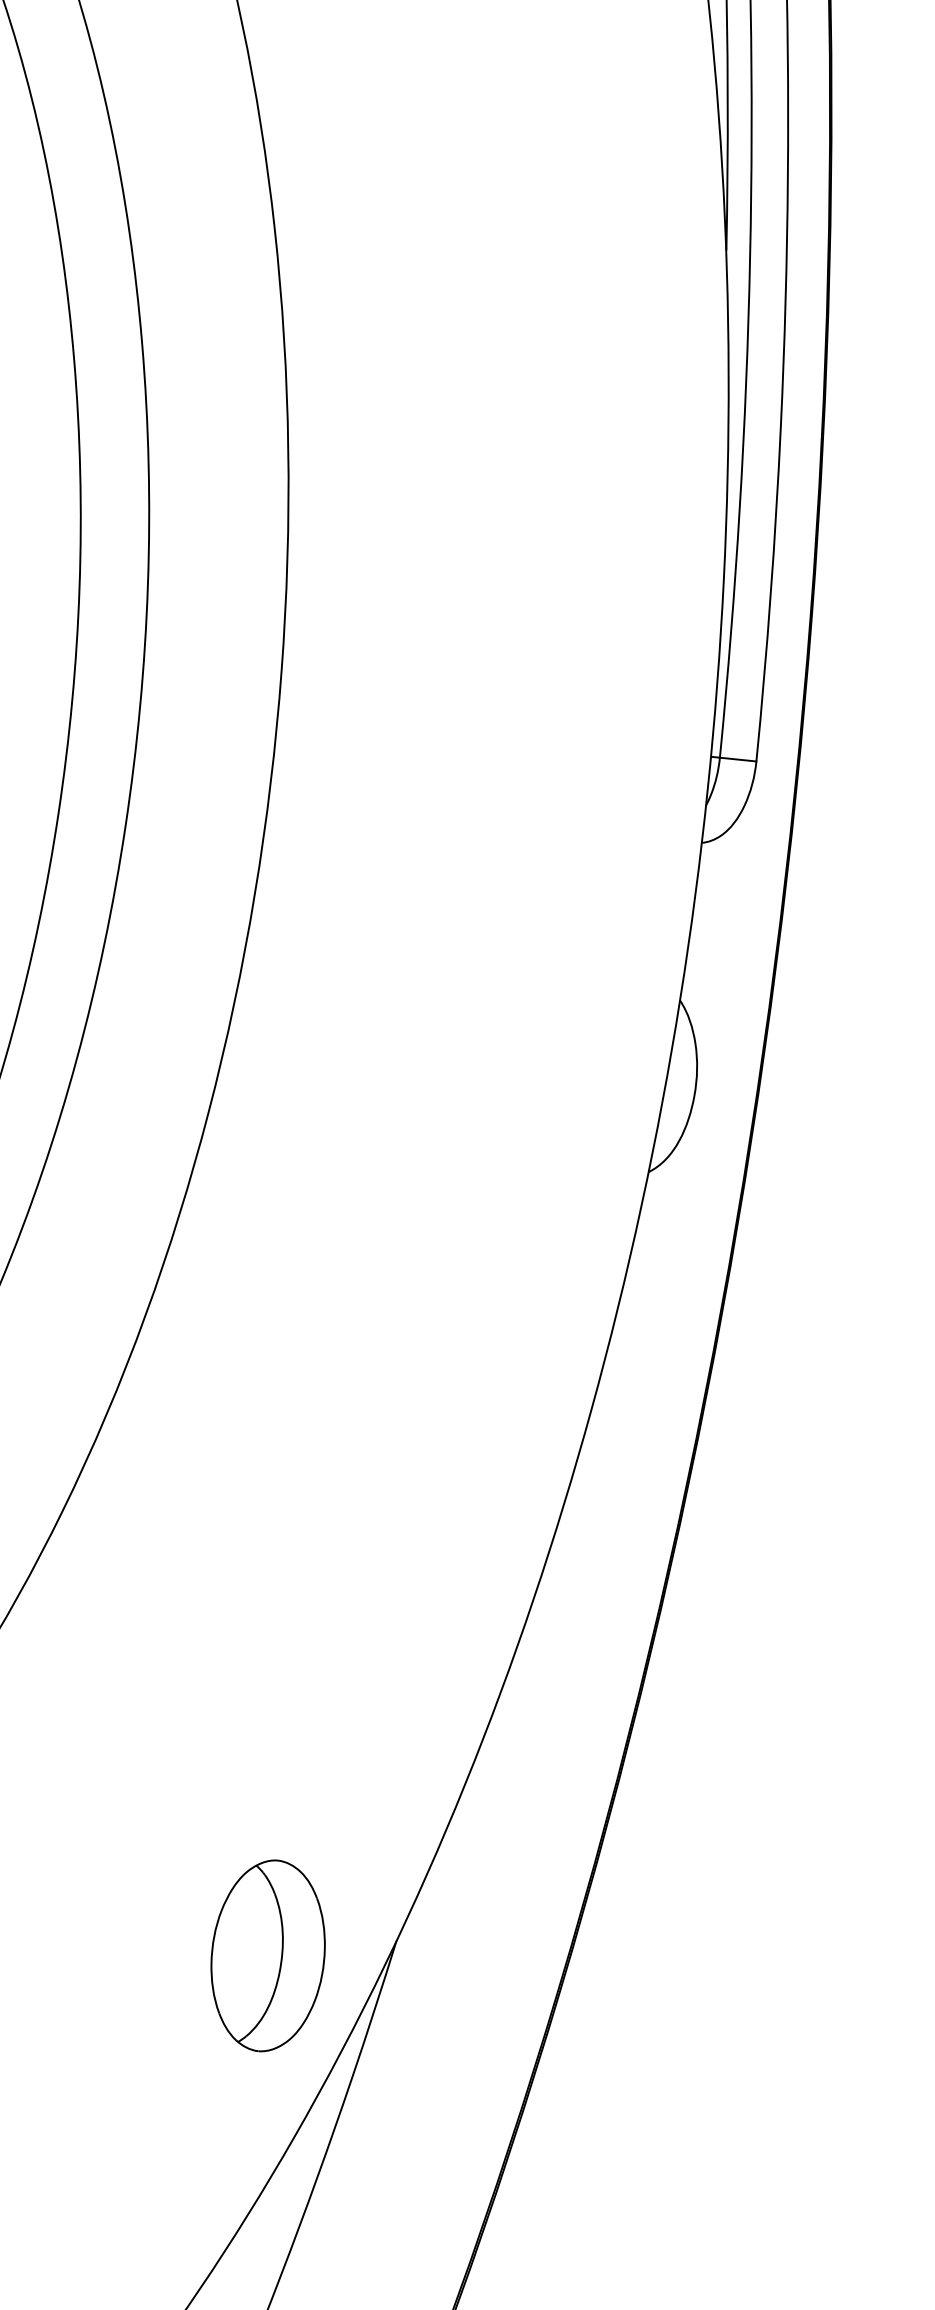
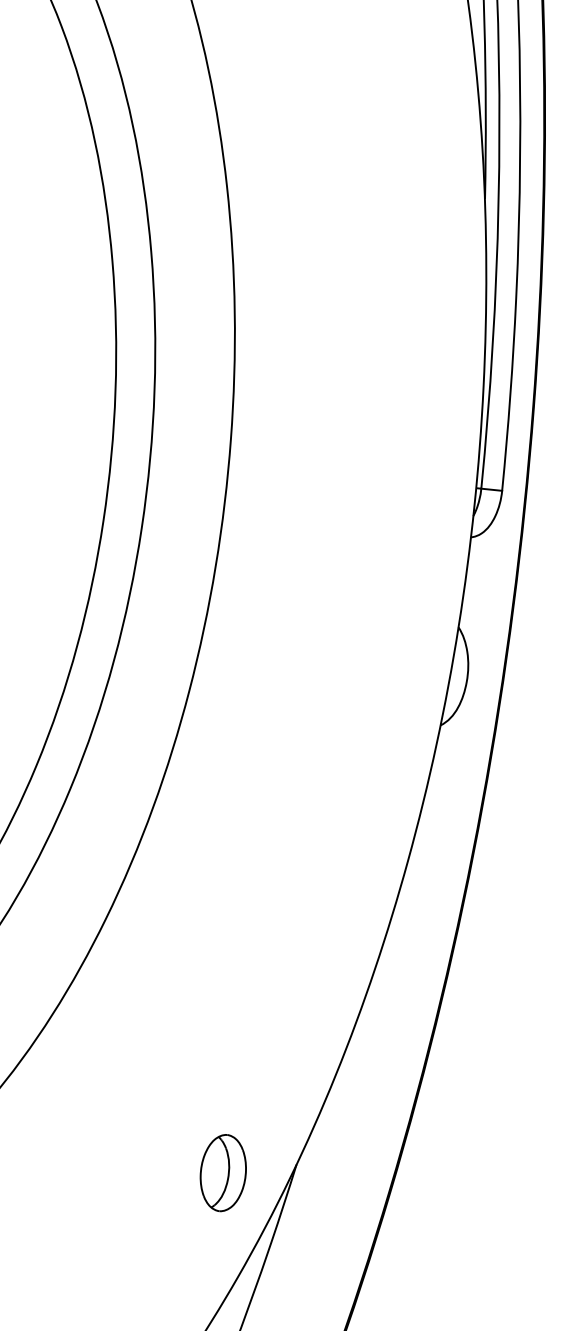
part: (268, 1954) -> (223, 1172), size x0.7

